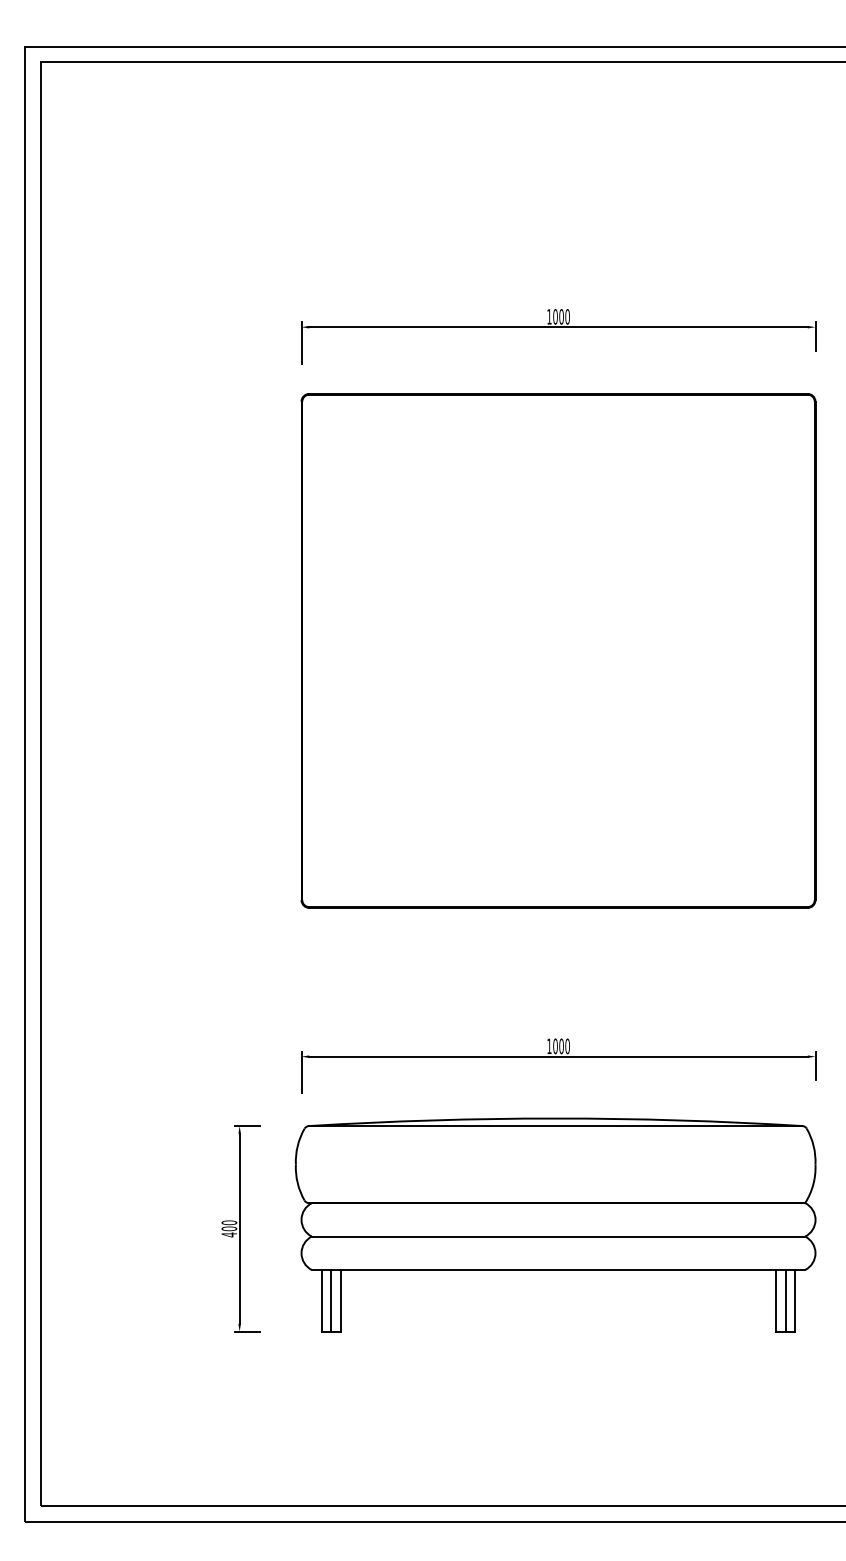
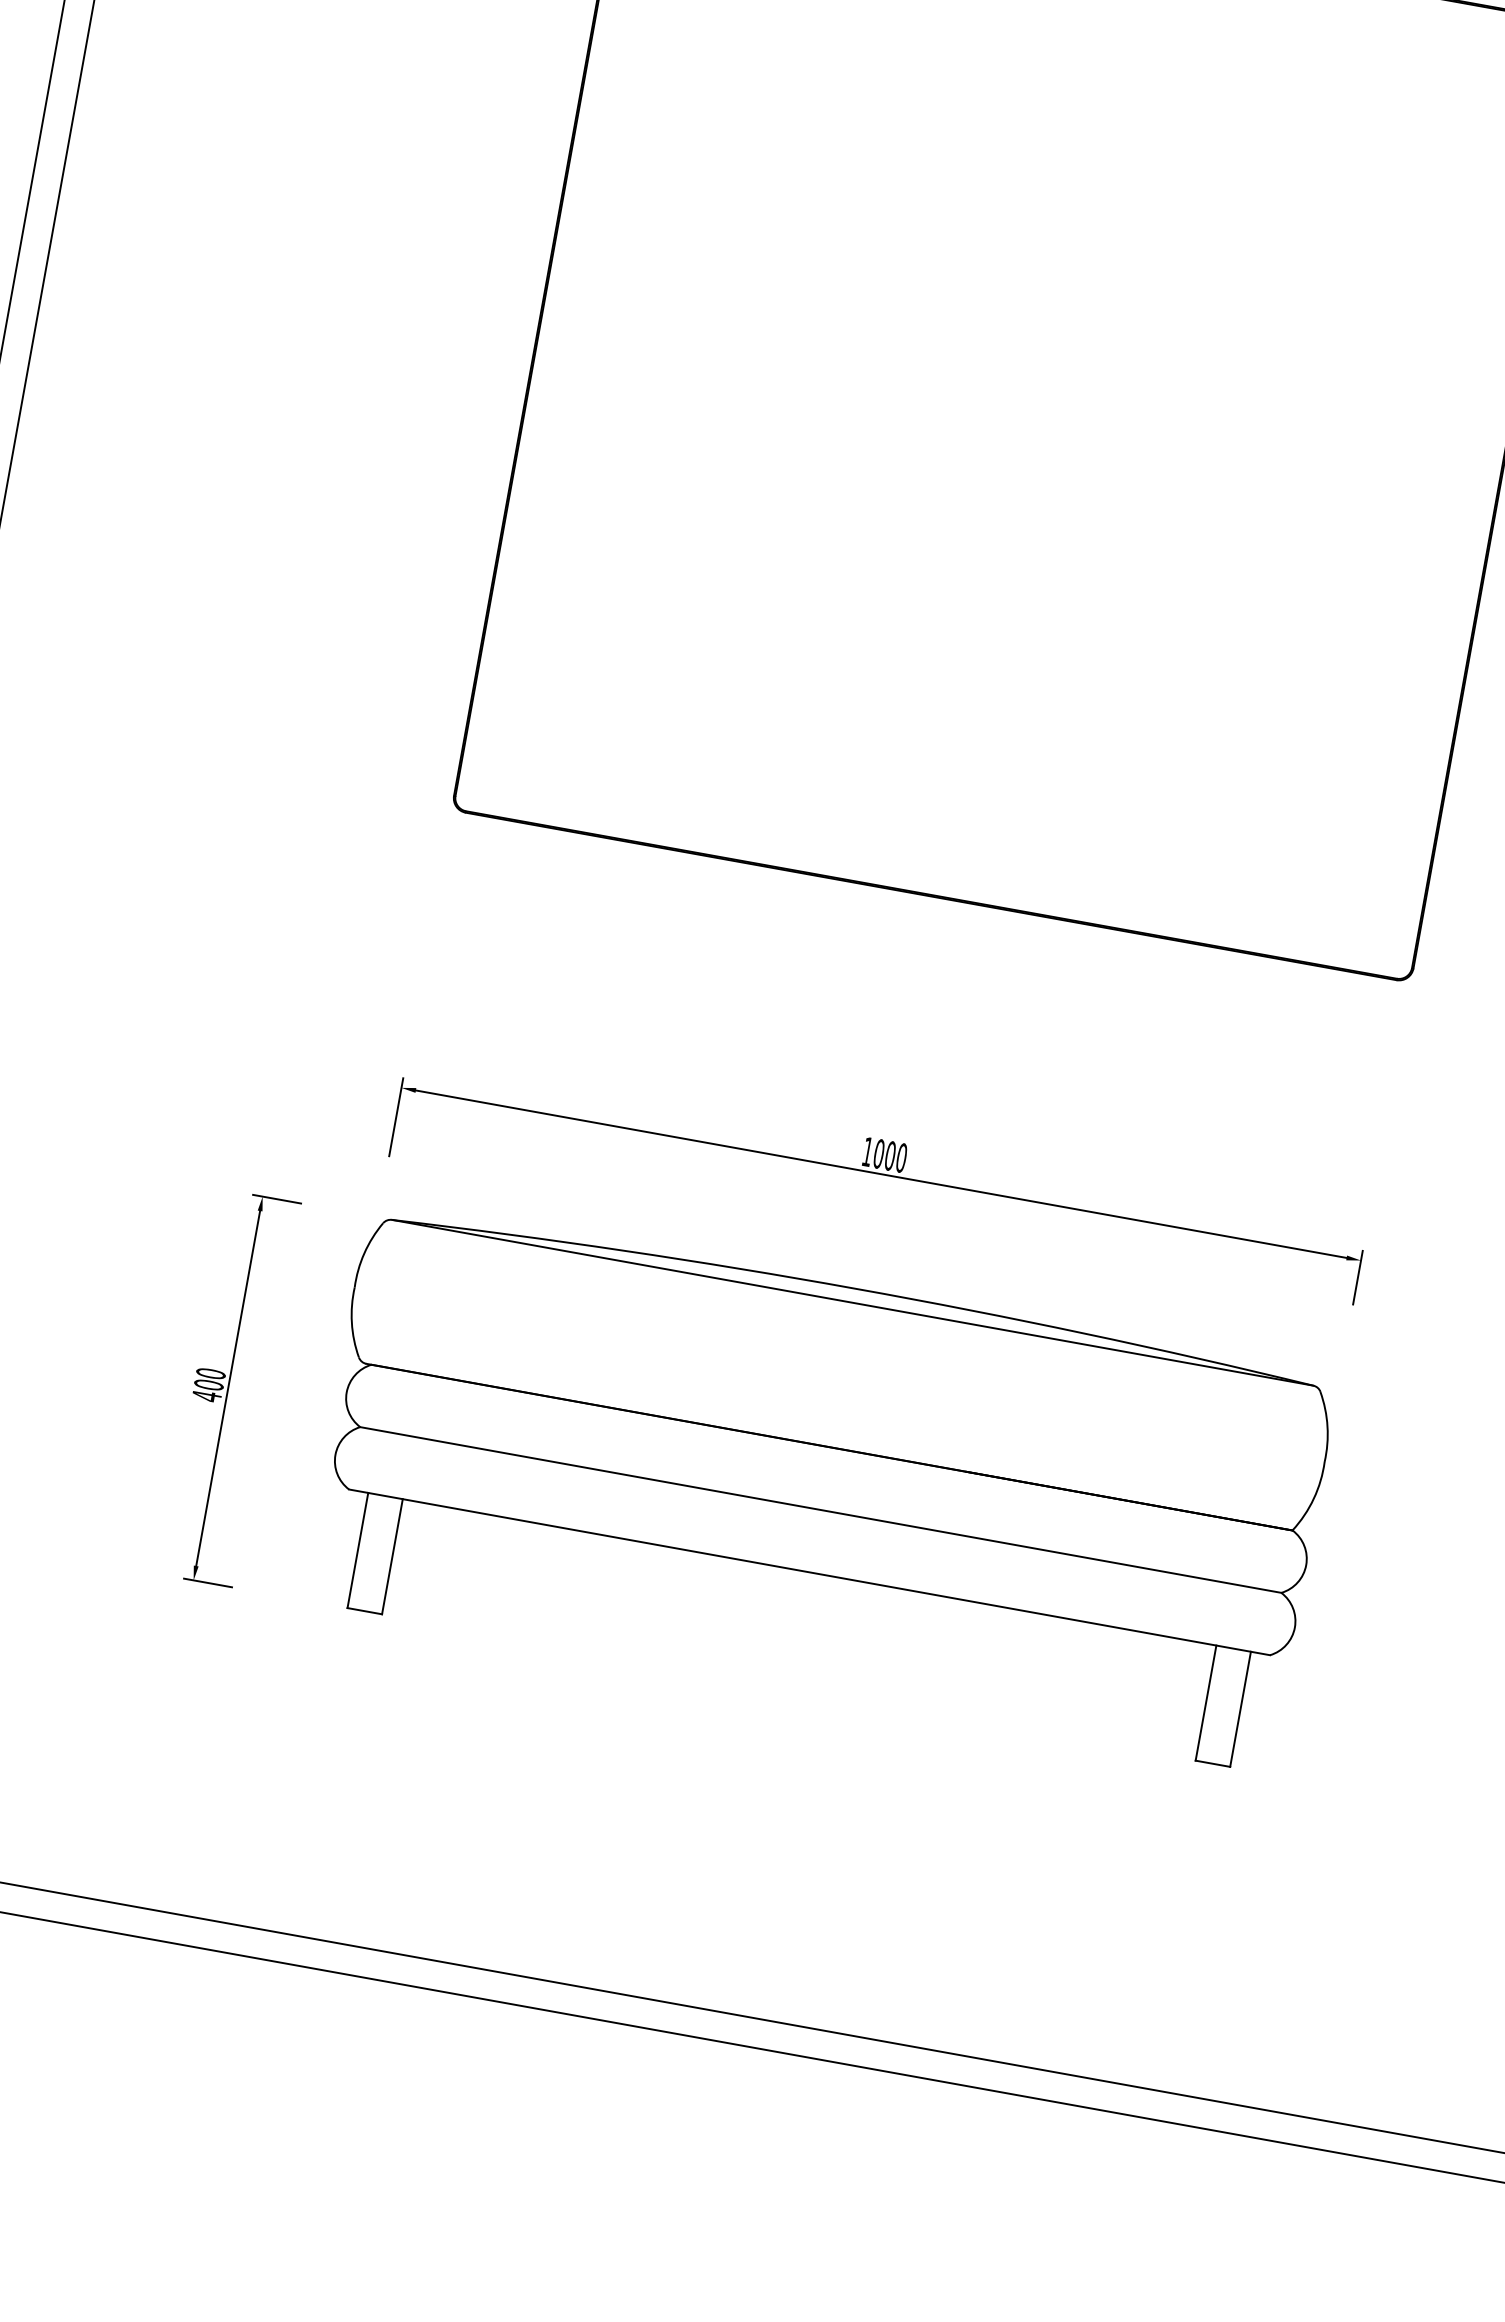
line: (331, 1300) -> (375, 1553), removed
line: (785, 1300) -> (1223, 1705), removed

